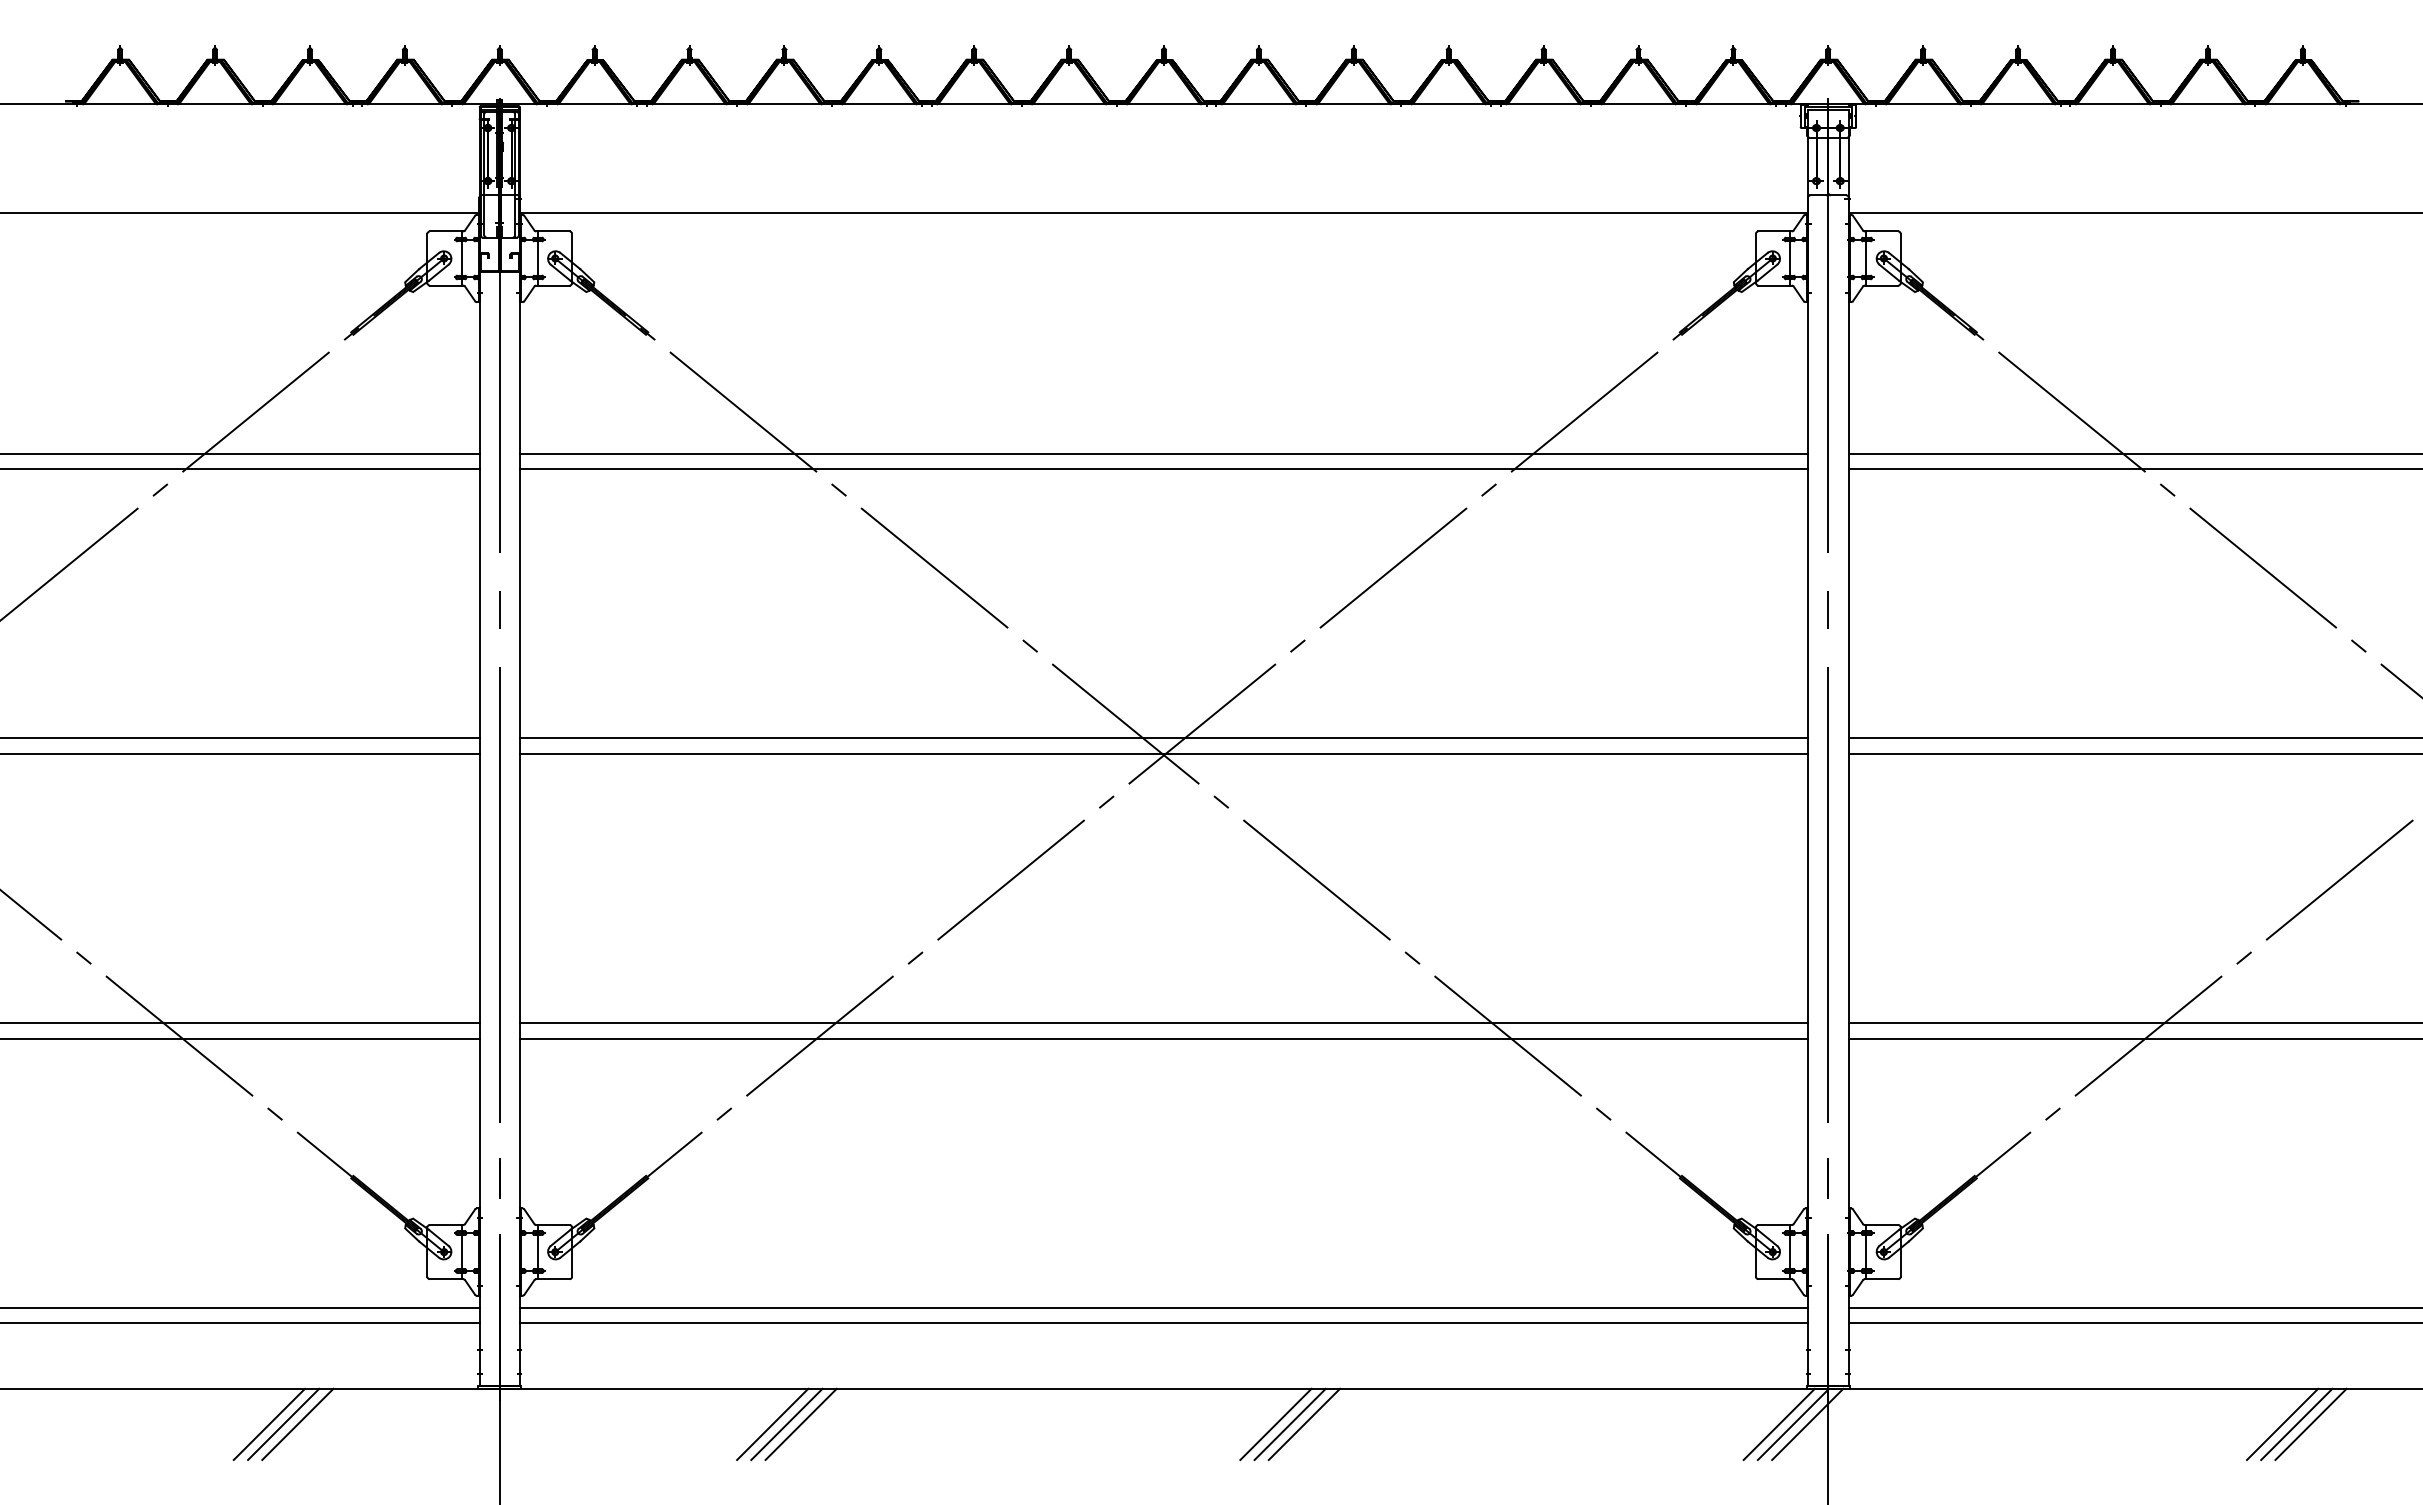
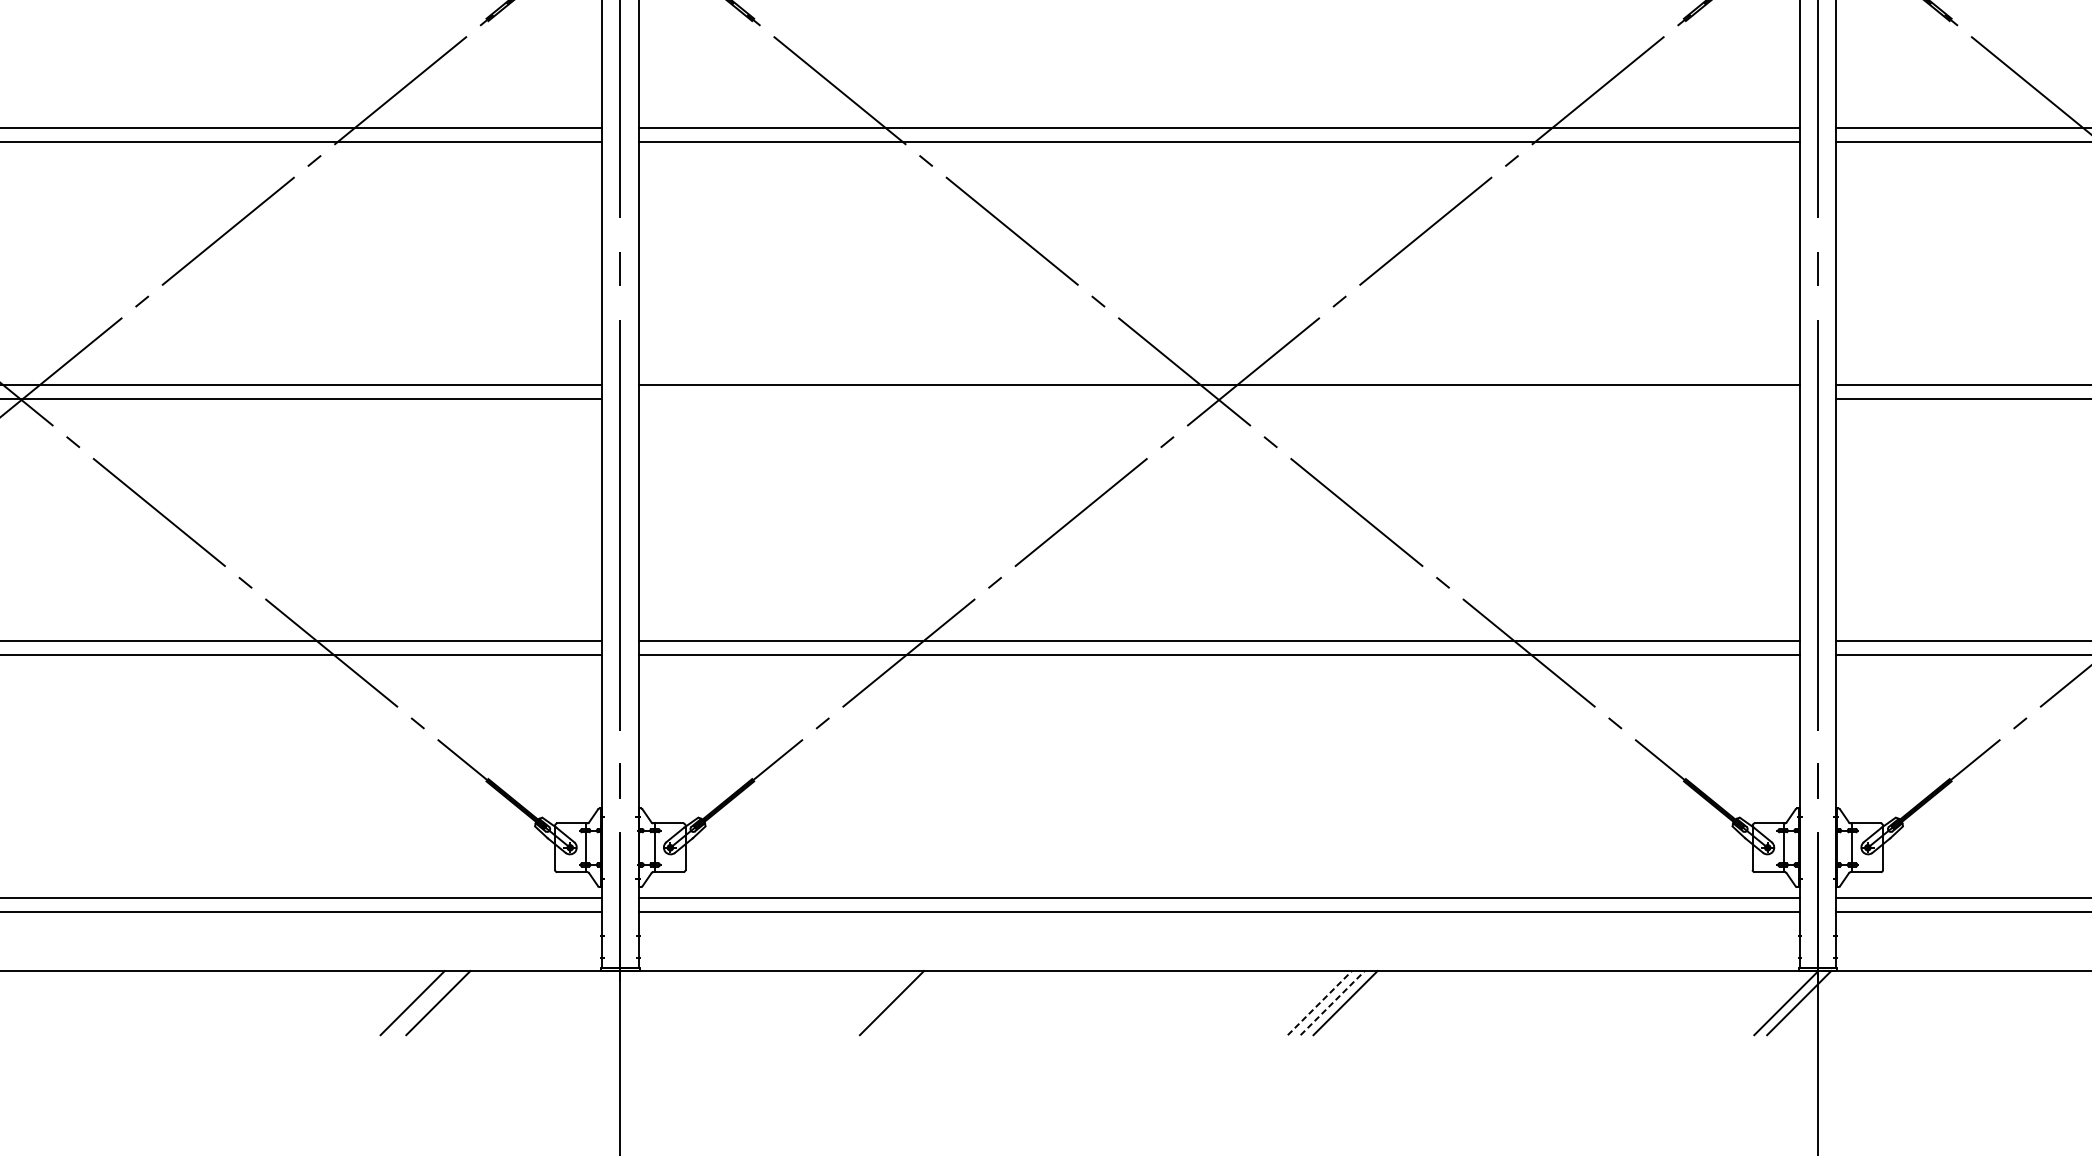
line: (1163, 753) -> (1218, 398), removed
line: (283, 1424) -> (425, 1003), removed
line: (772, 1424) -> (866, 1003), removed
line: (786, 1424) -> (878, 1003), removed
line: (1276, 1424) -> (1320, 1003), solid -> dashed
line: (1290, 1424) -> (1333, 1003), solid -> dashed
line: (1778, 1424) -> (1772, 1003), removed

